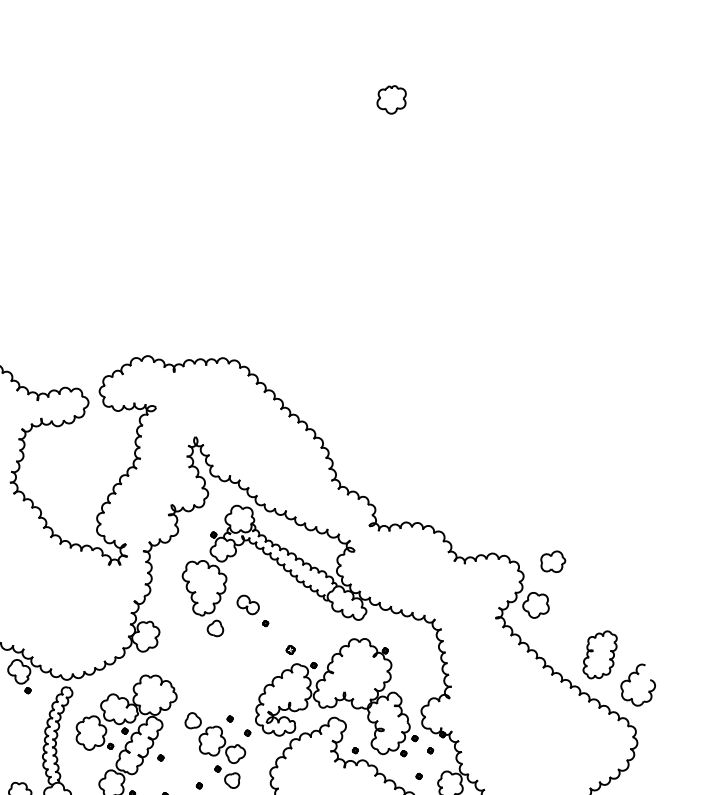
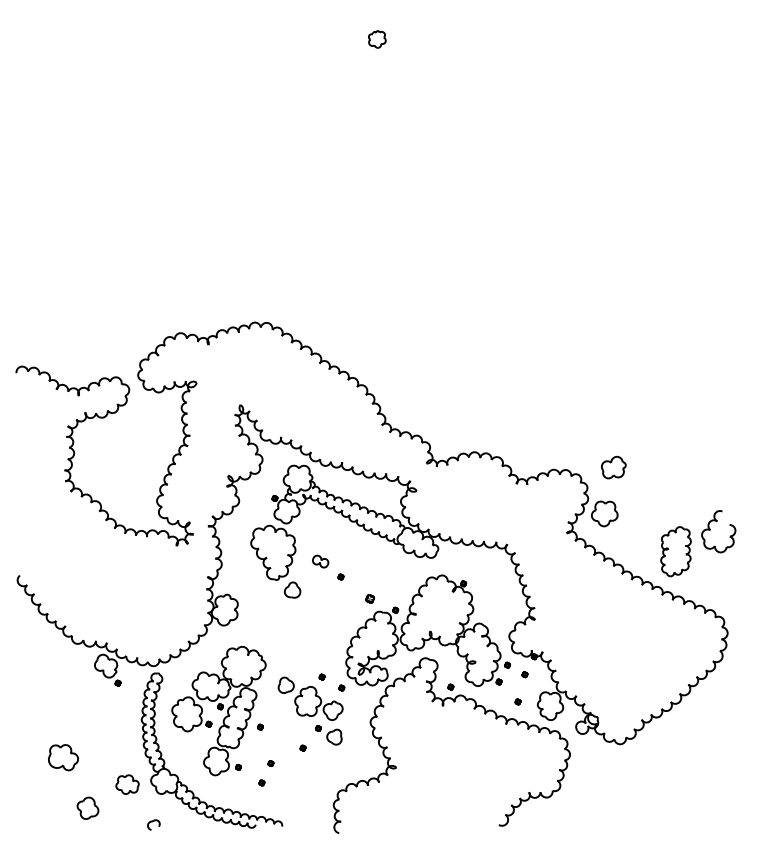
part: (392, 99) -> (377, 39), size x0.6
part: (248, 604) -> (320, 561), size x0.7
part: (630, 682) -> (710, 530), moved

